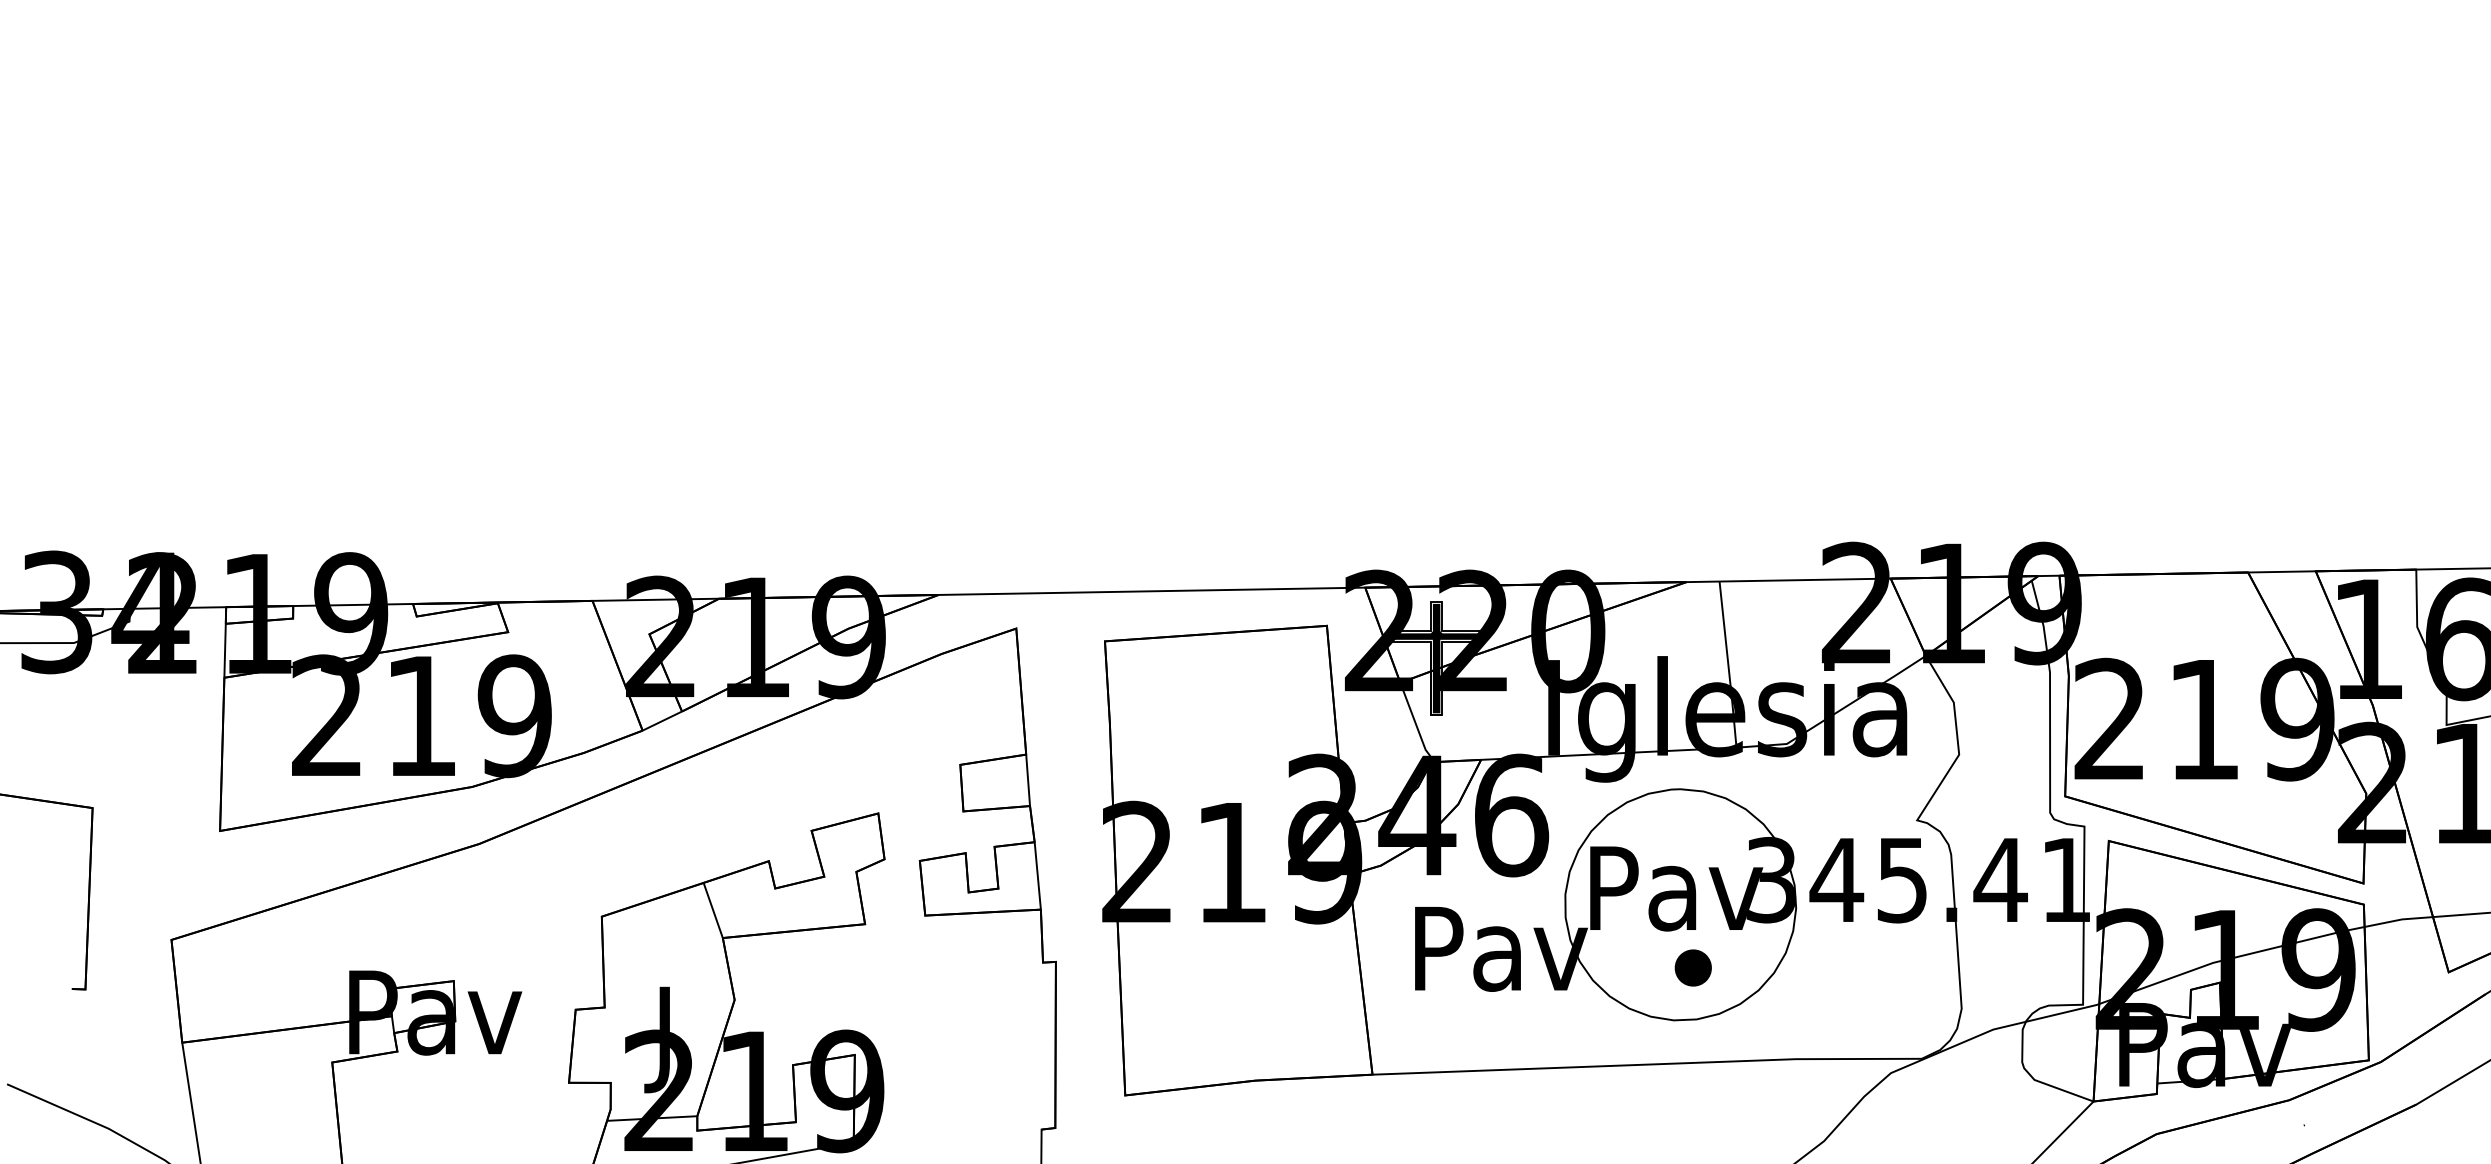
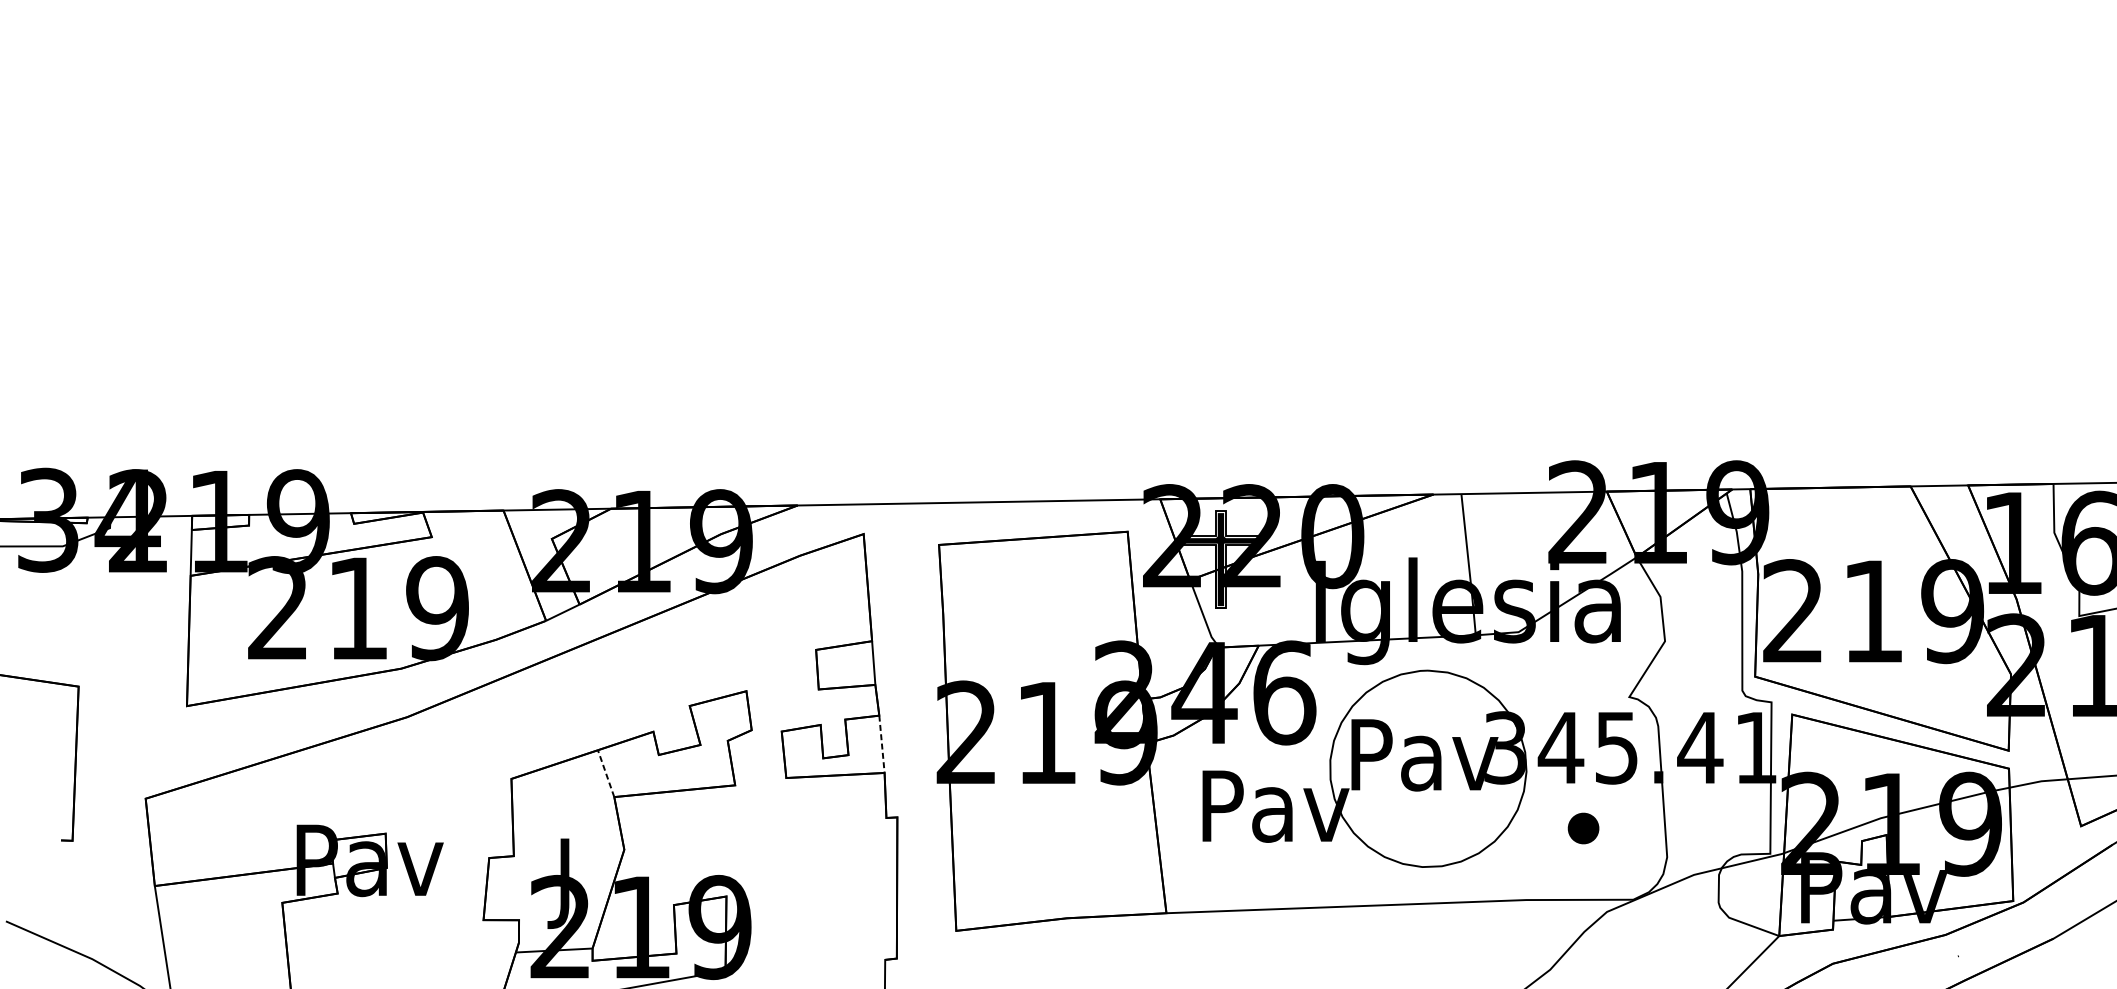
line: (1037, 875) -> (881, 743), solid -> dashed
line: (713, 910) -> (606, 773), solid -> dashed
part: (1692, 967) -> (1582, 828), moved

